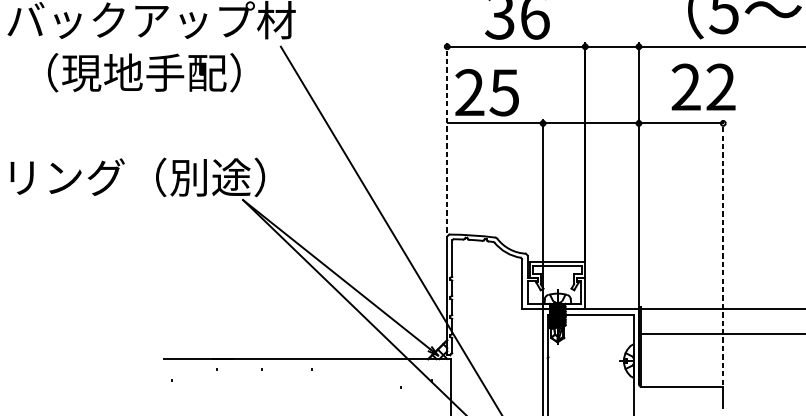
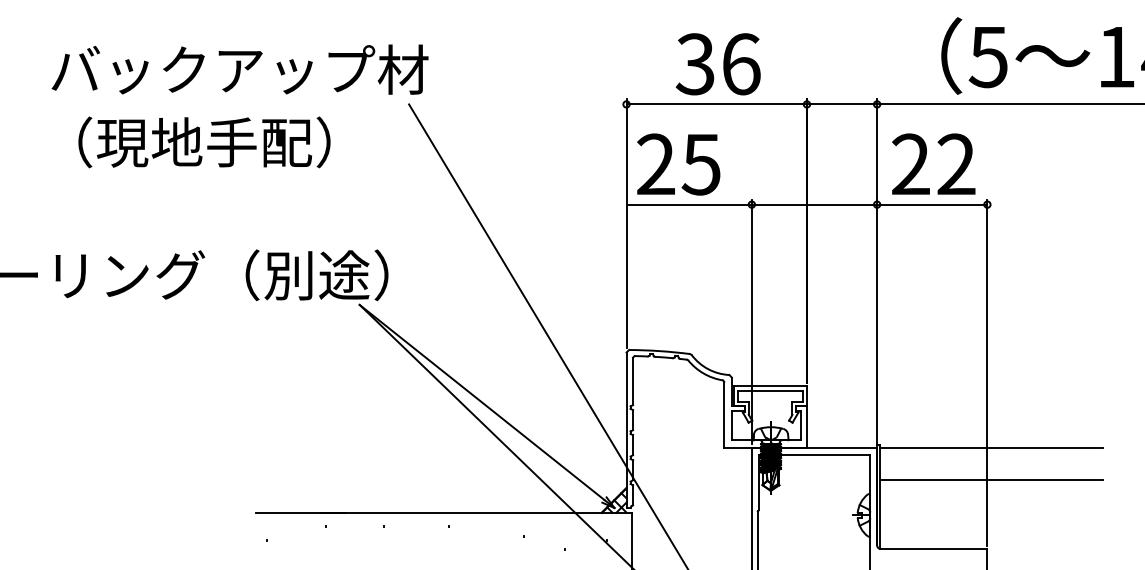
text: (144, 72) -> (204, 142), moved
text: (703, 86) -> (933, 163), moved
line: (447, 137) -> (626, 222), dashed -> solid
line: (723, 251) -> (987, 372), dashed -> solid

